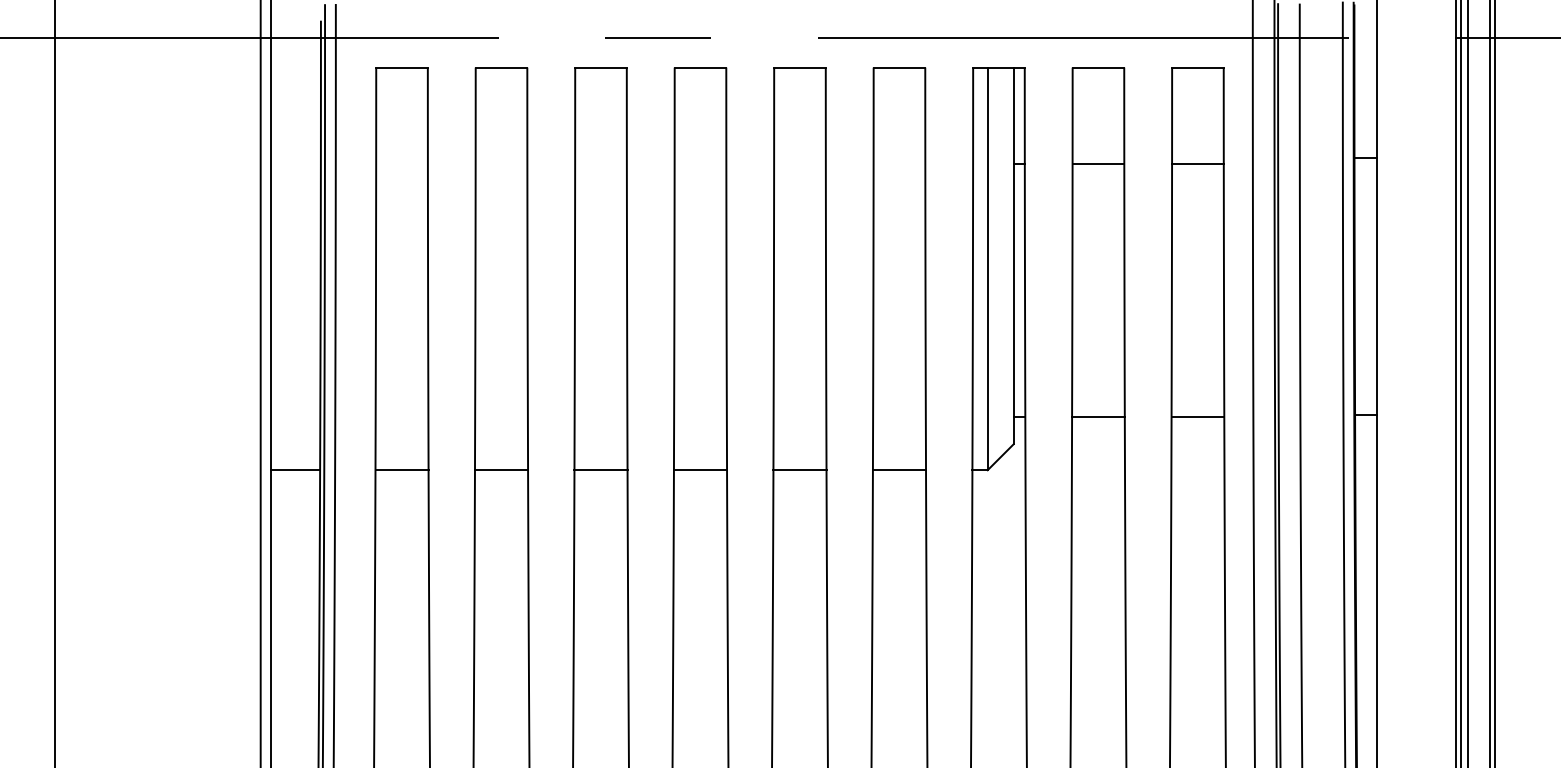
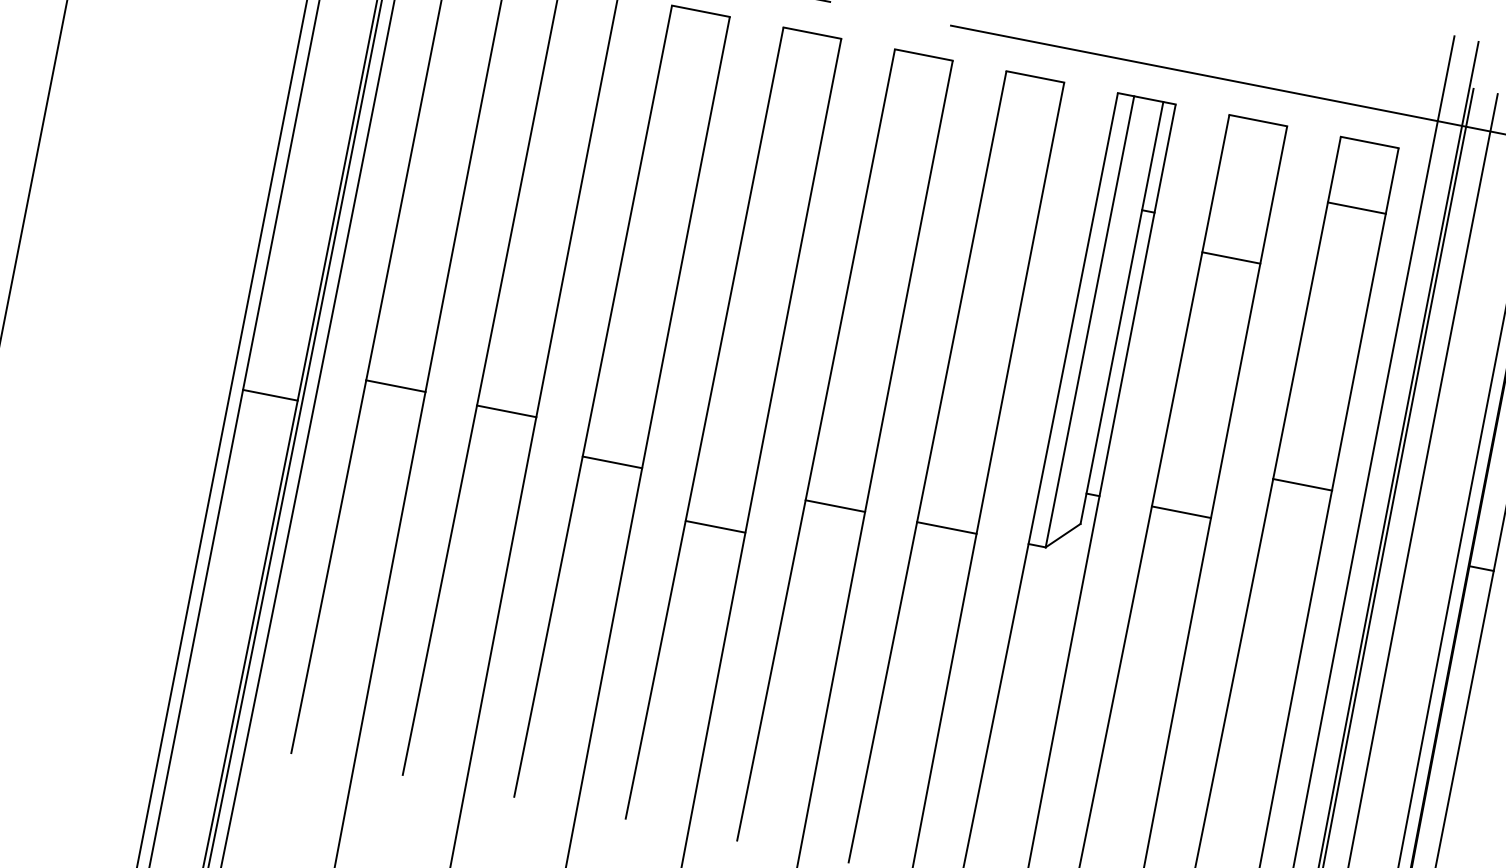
line: (1098, 164) -> (1231, 258), moved
line: (1197, 164) -> (1356, 208), moved
line: (1197, 417) -> (1302, 485), moved
line: (401, 470) -> (395, 386), moved
line: (501, 470) -> (506, 411), moved
line: (700, 470) -> (715, 527), moved

